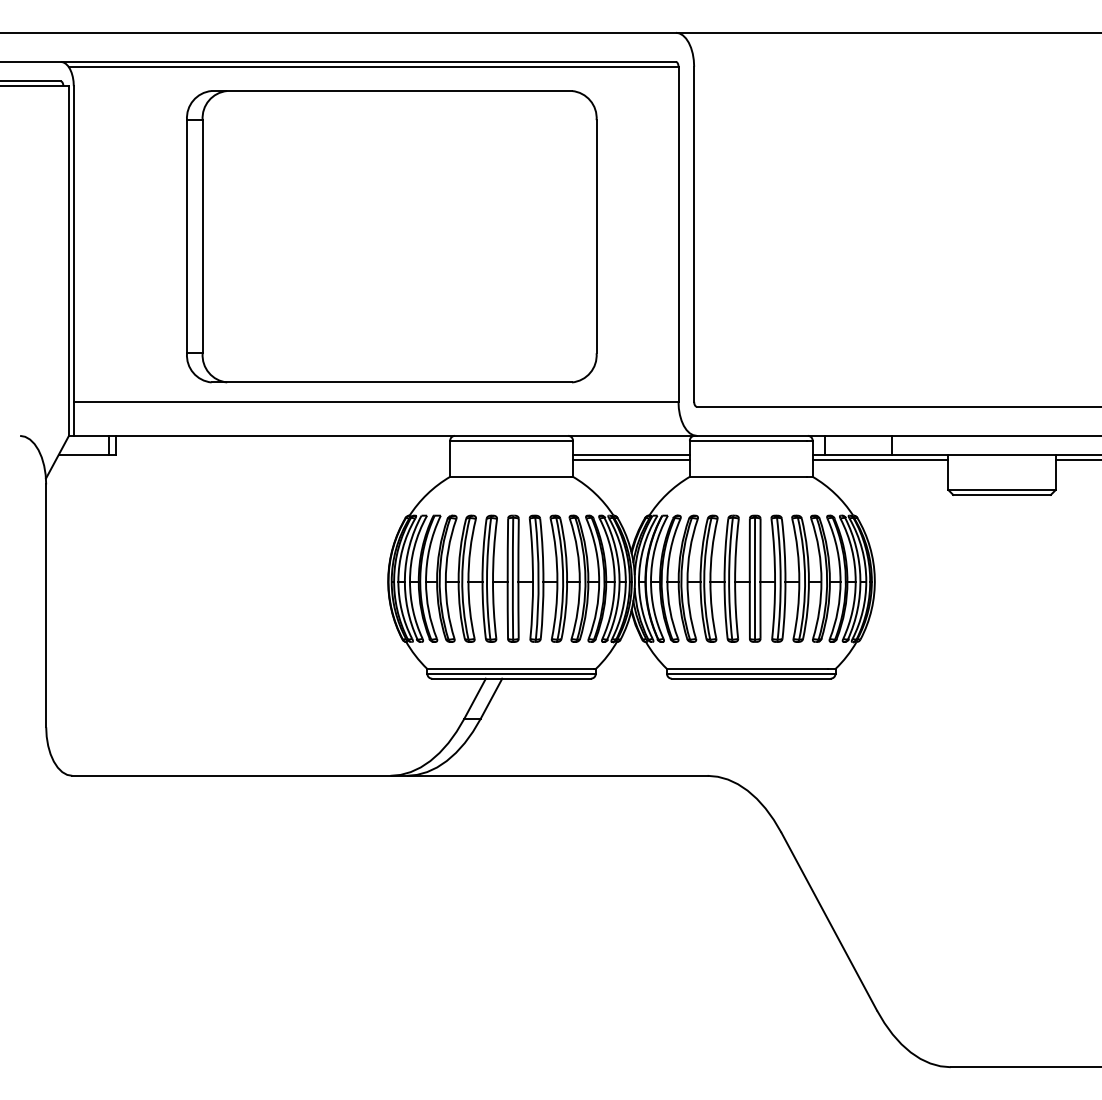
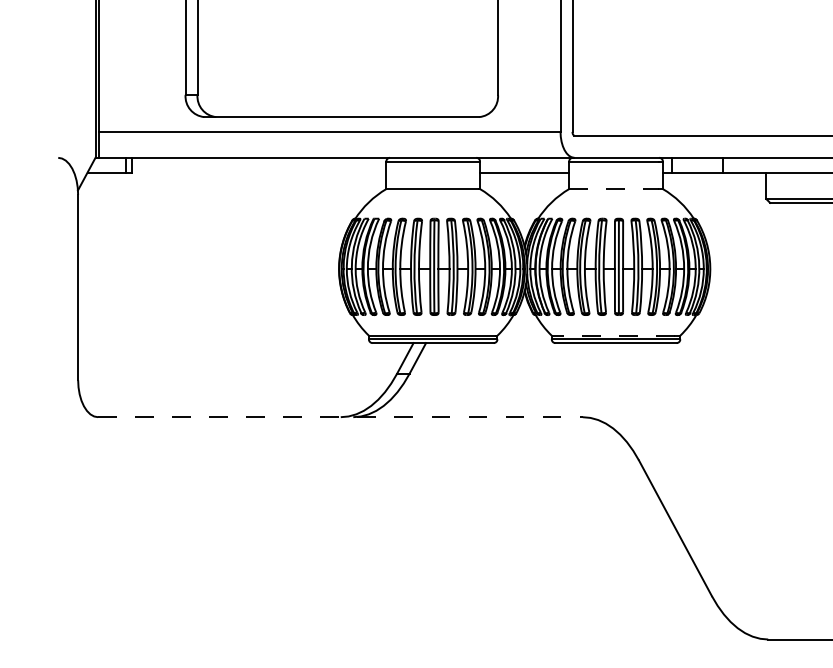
line: (631, 460) -> (524, 176), removed
line: (880, 460) -> (714, 176), removed
line: (748, 476) -> (613, 188), solid -> dashed
line: (747, 668) -> (613, 335), solid -> dashed
line: (389, 775) -> (340, 416), solid -> dashed

